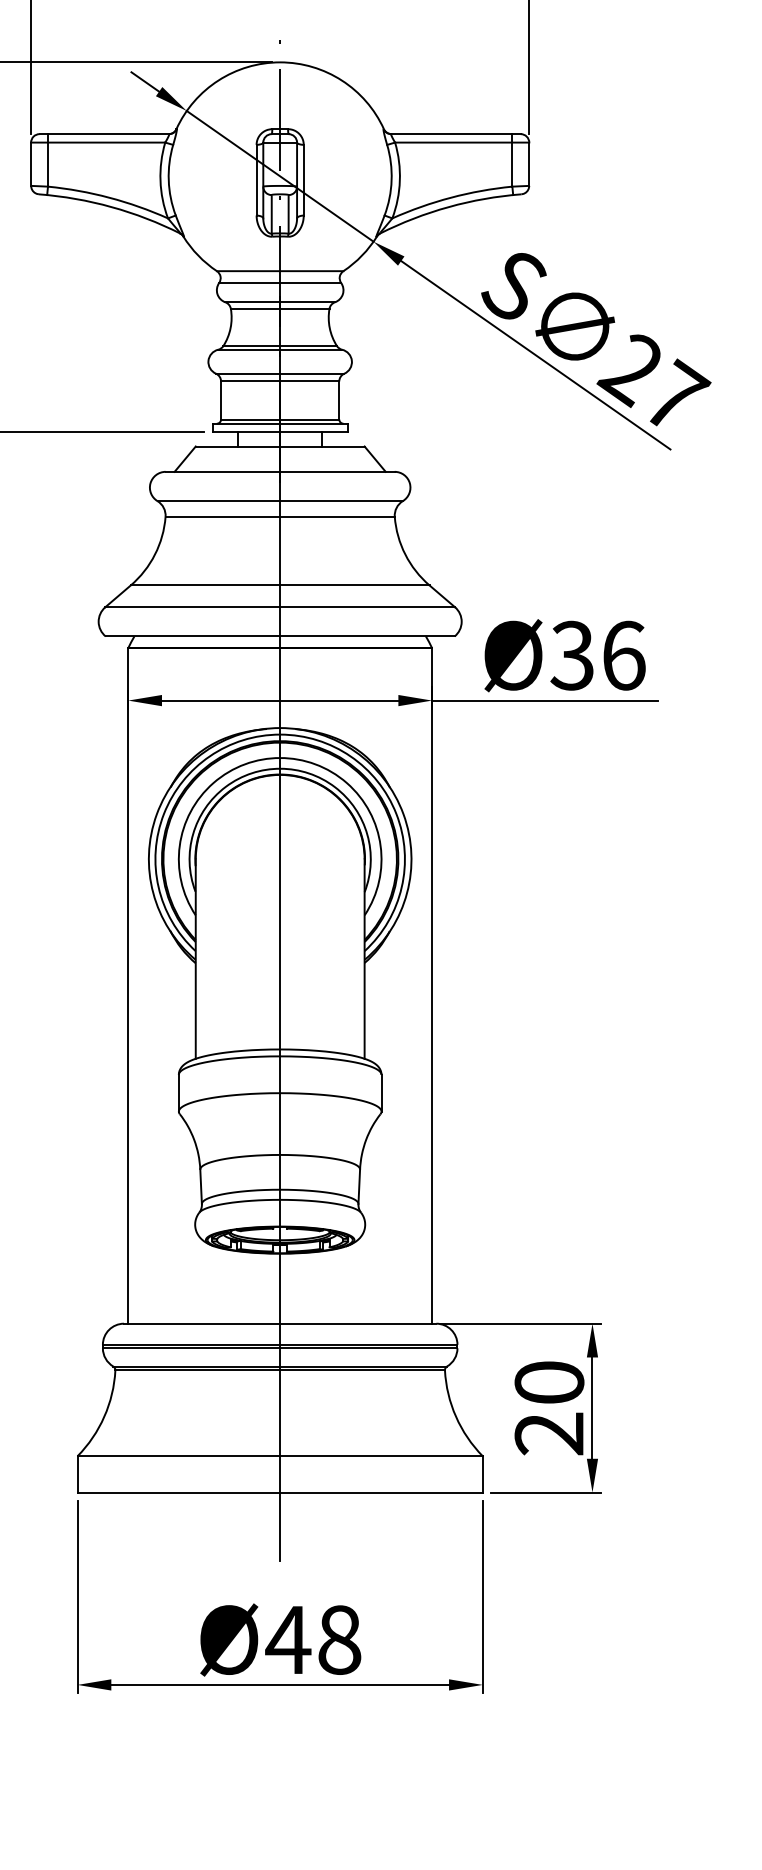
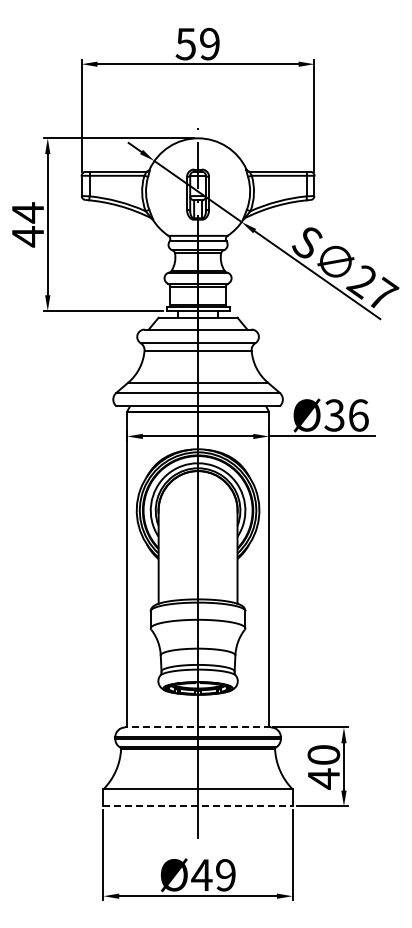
line: (281, 1323) -> (198, 727), solid -> dashed
text: (548, 1432) -> (323, 778), 20 -> 40
line: (281, 1492) -> (198, 806), solid -> dashed
text: (338, 1640) -> (225, 875), Ø48 -> Ø49

